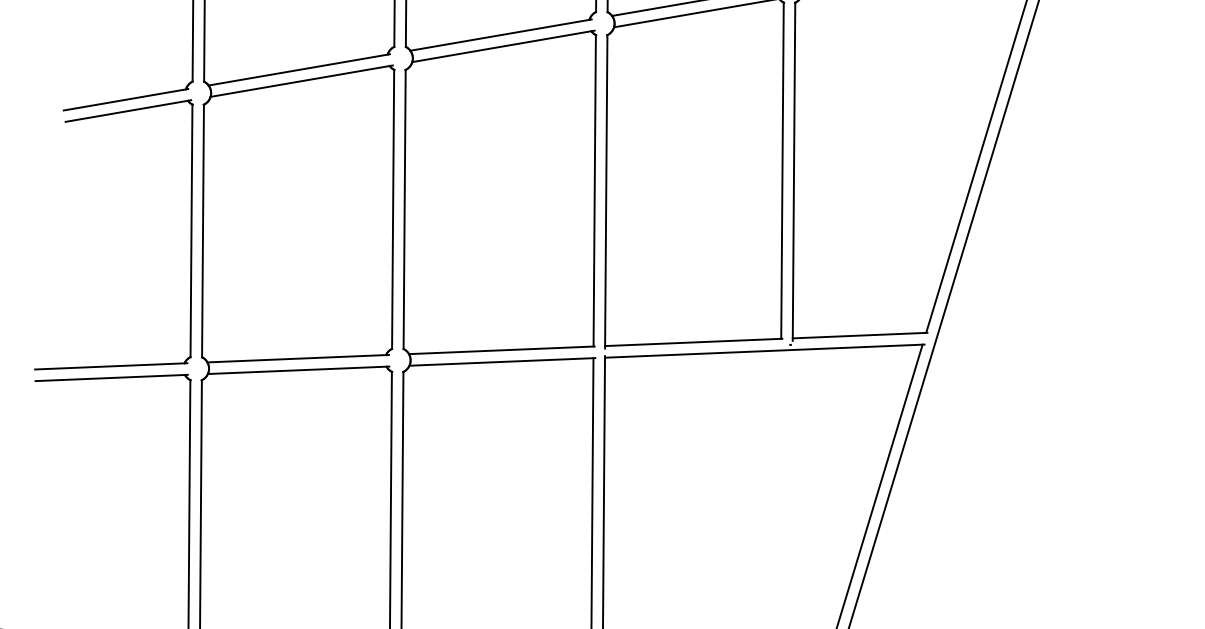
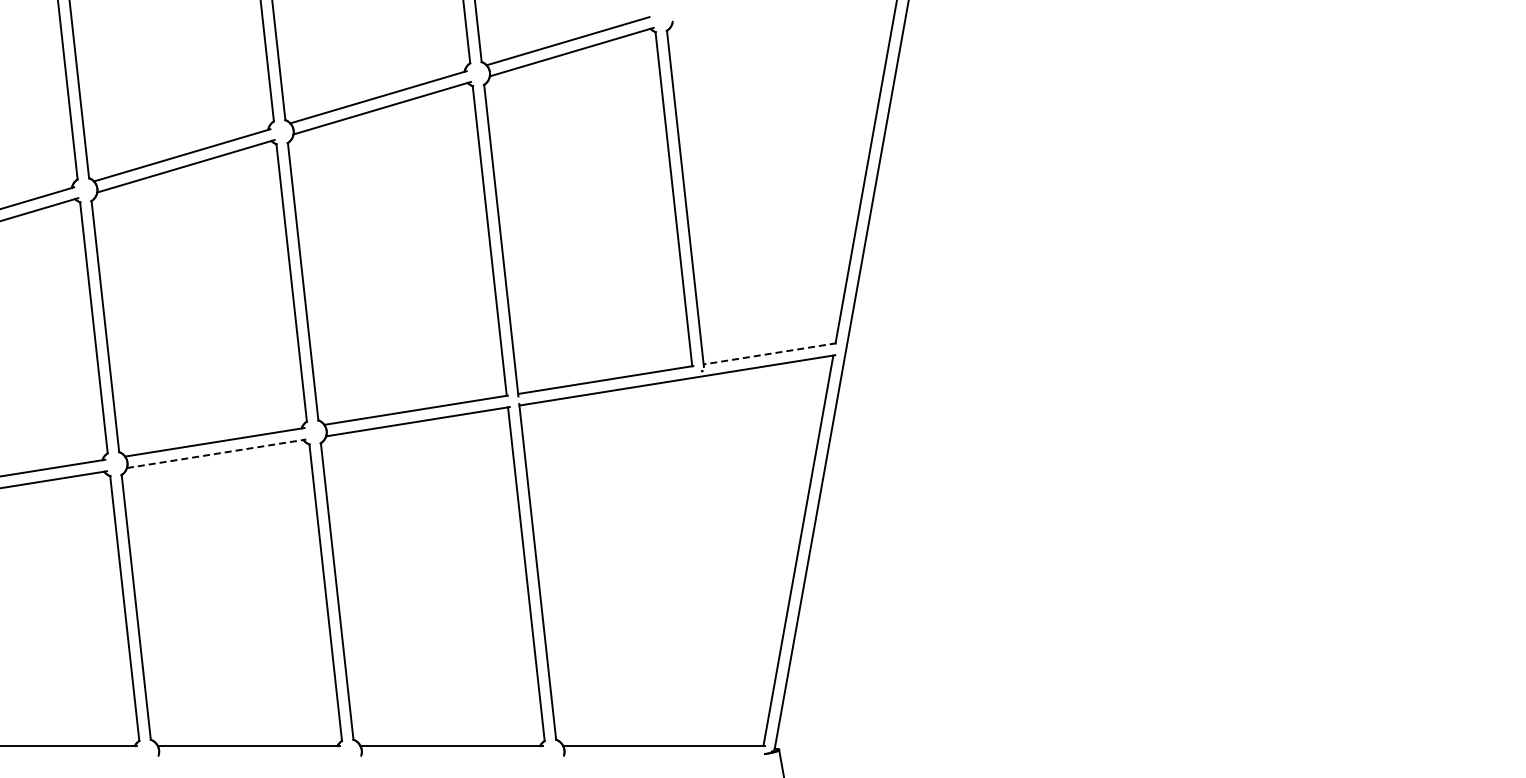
line: (859, 335) -> (769, 353), solid -> dashed
line: (298, 369) -> (216, 453), solid -> dashed

